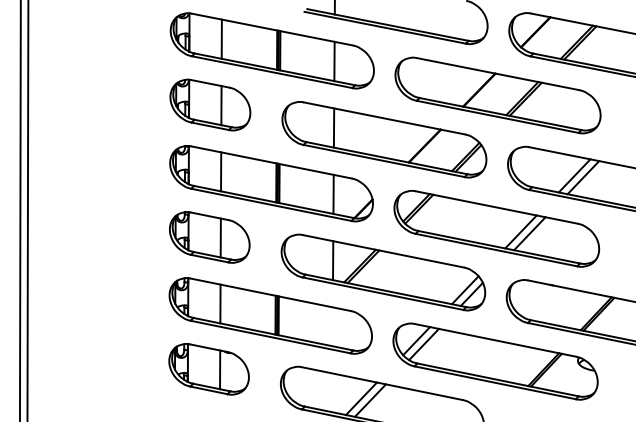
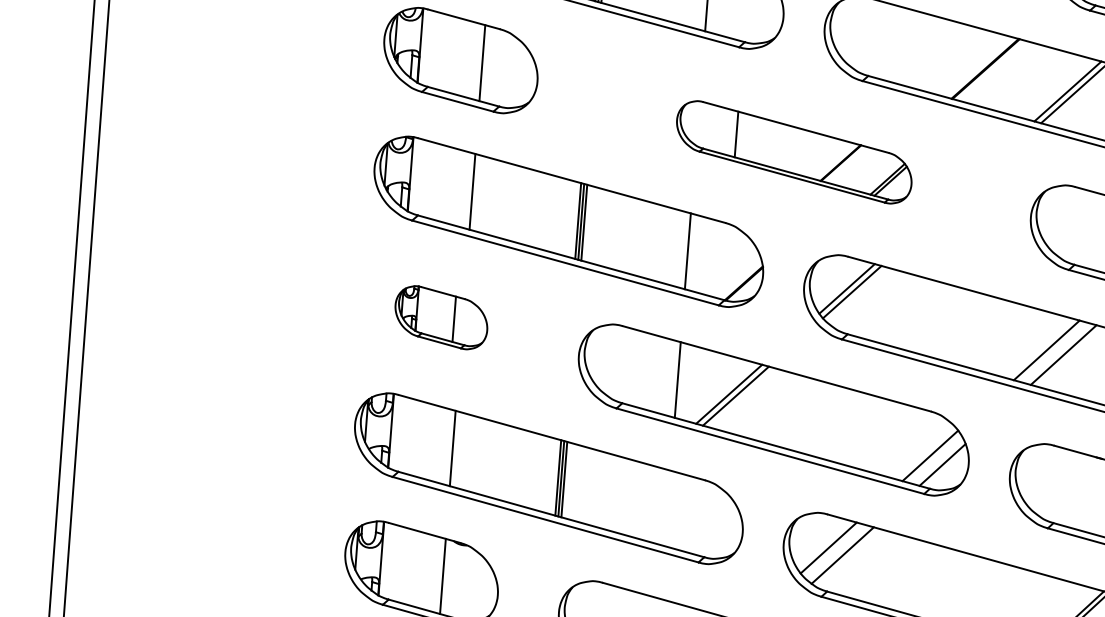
part: (384, 139) -> (794, 151), size x0.6
part: (209, 237) -> (440, 317), size x0.6

